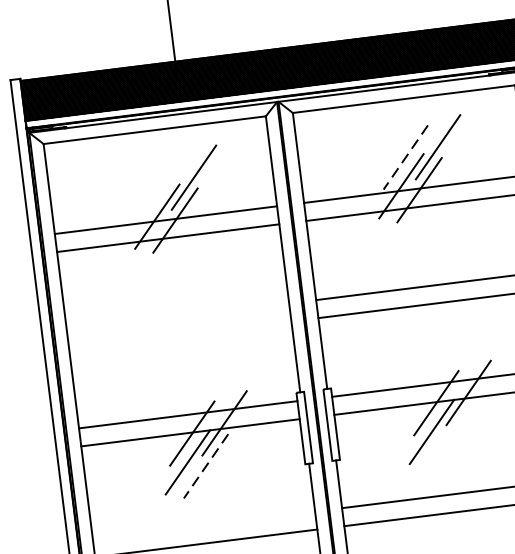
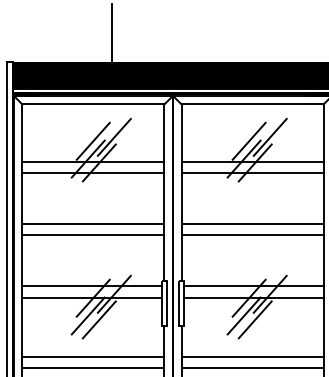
line: (406, 157) -> (249, 141), dashed -> solid
line: (160, 186) -> (92, 140), added
line: (178, 316) -> (93, 223), added
line: (180, 335) -> (93, 235), added
line: (448, 435) -> (254, 319), added
line: (206, 465) -> (99, 319), dashed -> solid
line: (204, 524) -> (93, 356), added

